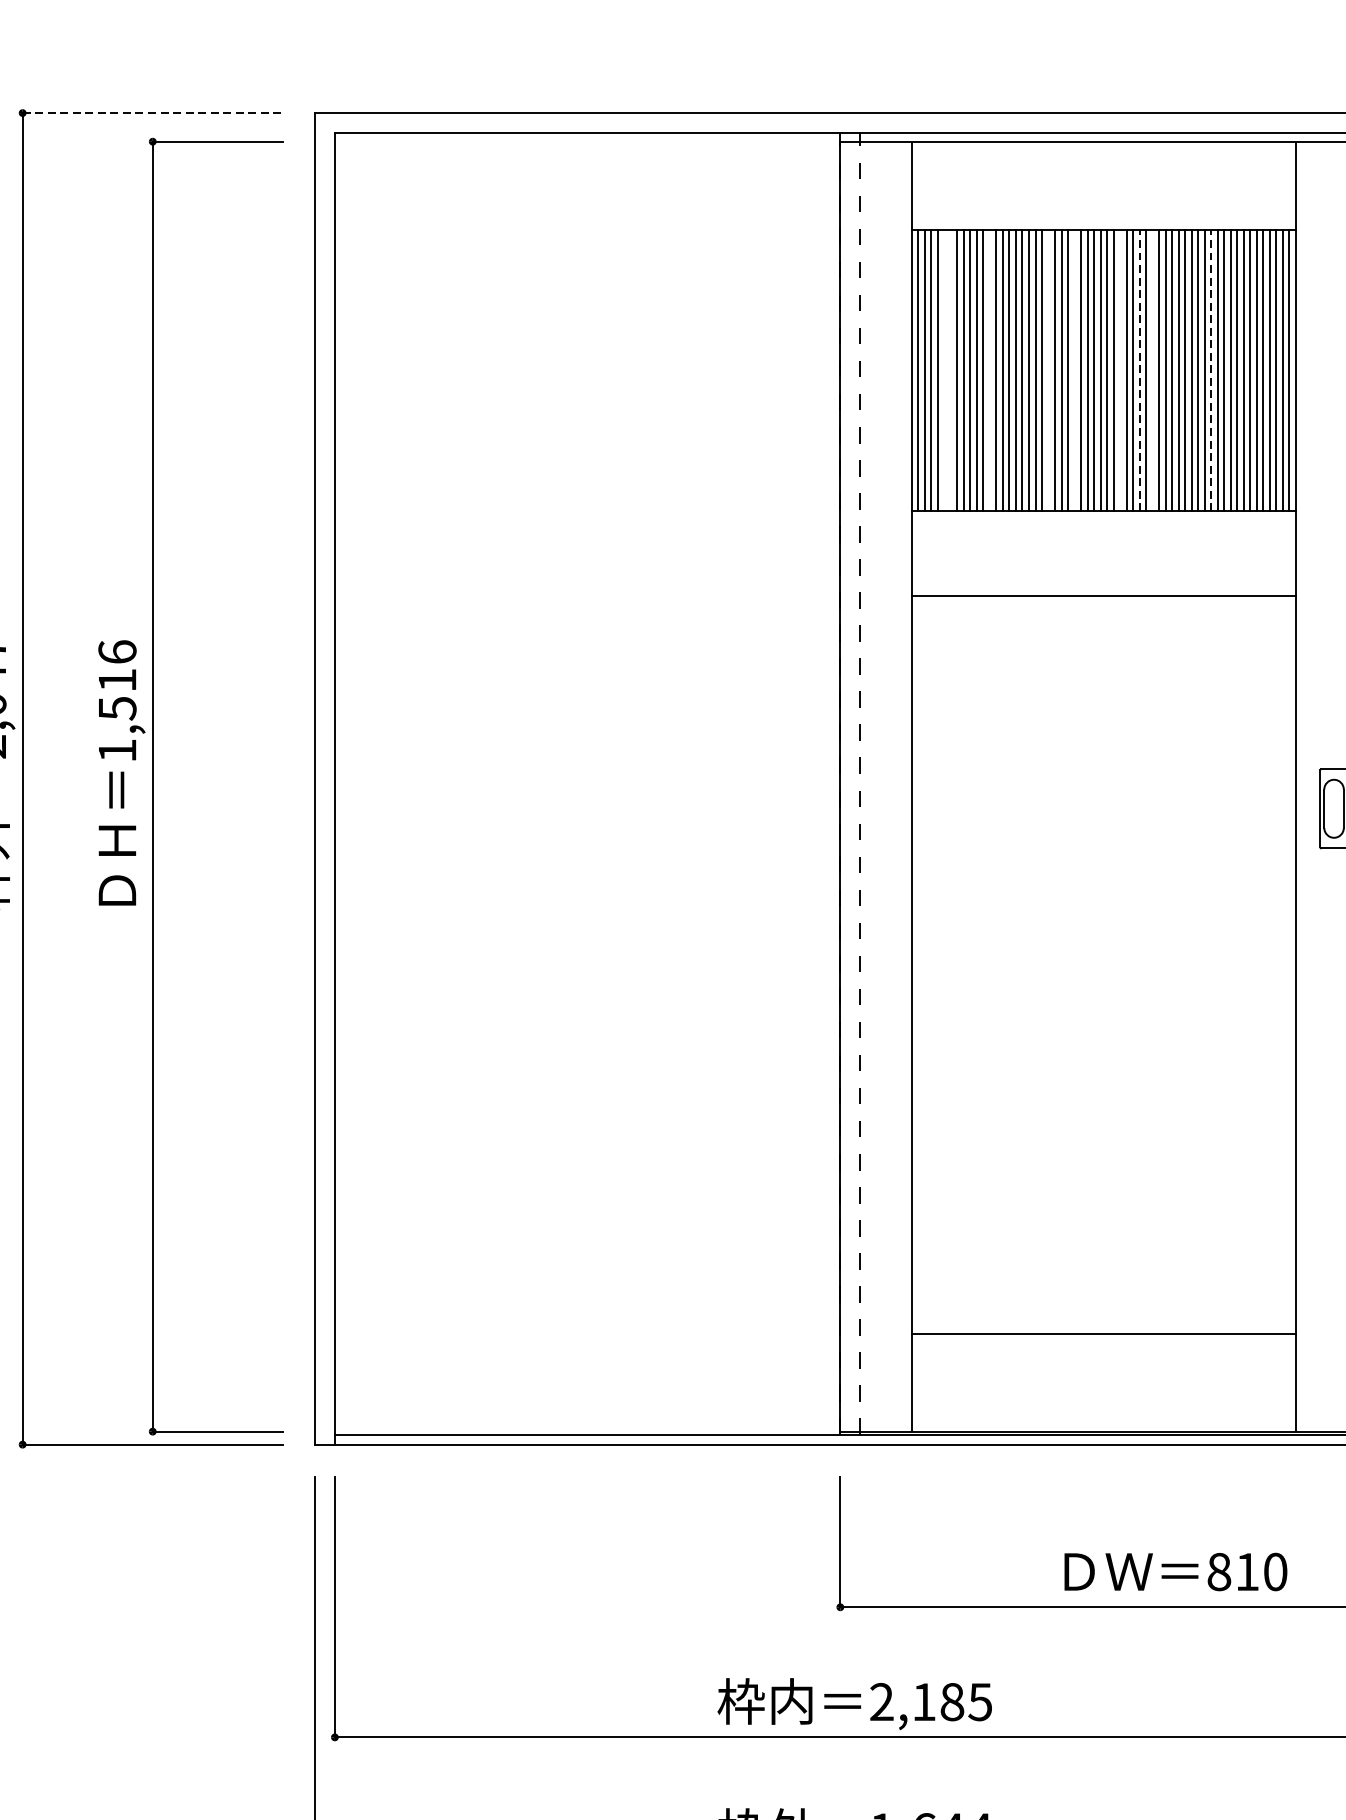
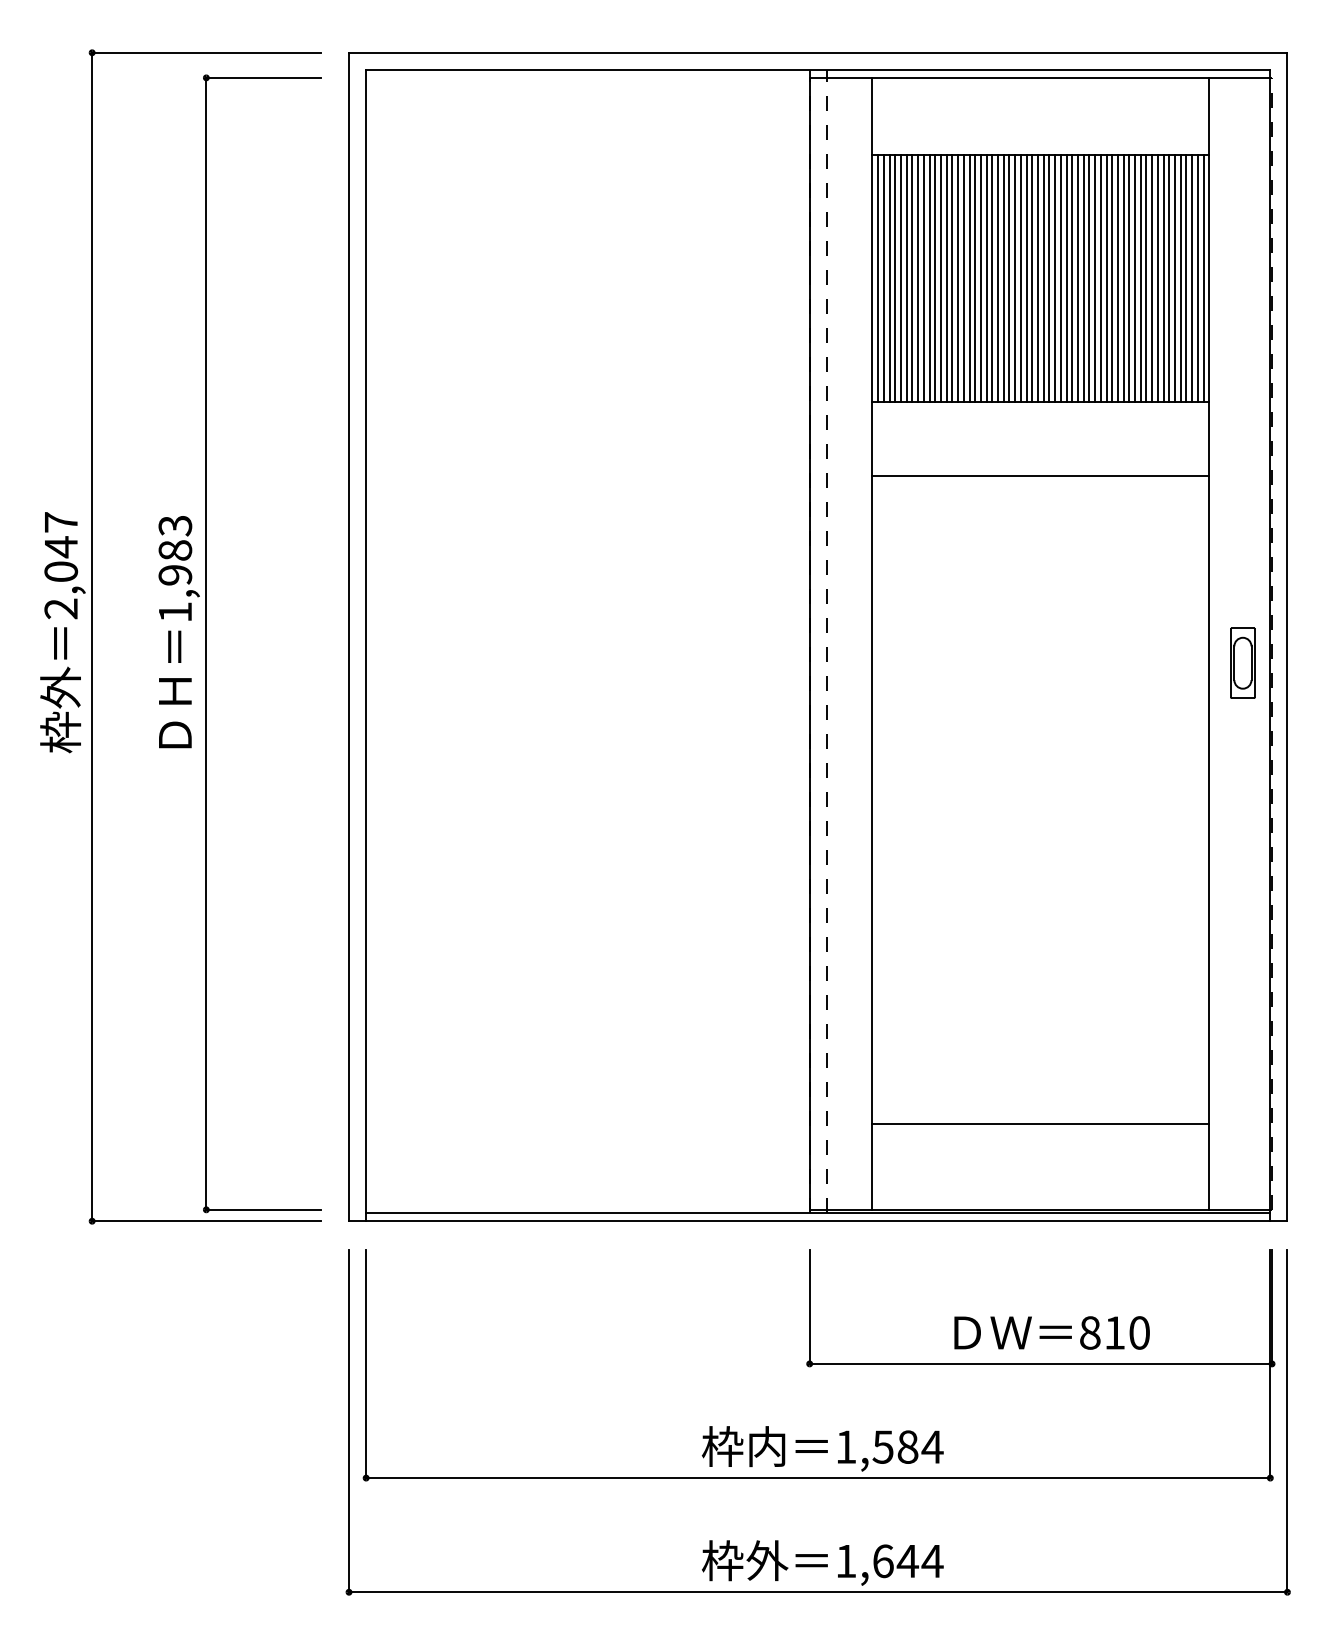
line: (152, 112) -> (206, 52), dashed -> solid
line: (944, 370) -> (901, 278), added
line: (950, 370) -> (906, 278), added
line: (989, 370) -> (940, 278), added
line: (1048, 370) -> (992, 278), added
line: (1074, 370) -> (1015, 278), added
line: (1120, 370) -> (1055, 278), added
line: (1139, 370) -> (1072, 278), dashed -> solid
line: (1152, 370) -> (1083, 278), added
line: (1211, 370) -> (1135, 278), dashed -> solid
text: (117, 680) -> (175, 550), 1,516 -> 1,983
text: (1175, 1571) -> (1051, 1332), moved
text: (931, 1701) -> (889, 1446), 2,185 -> 1,584

